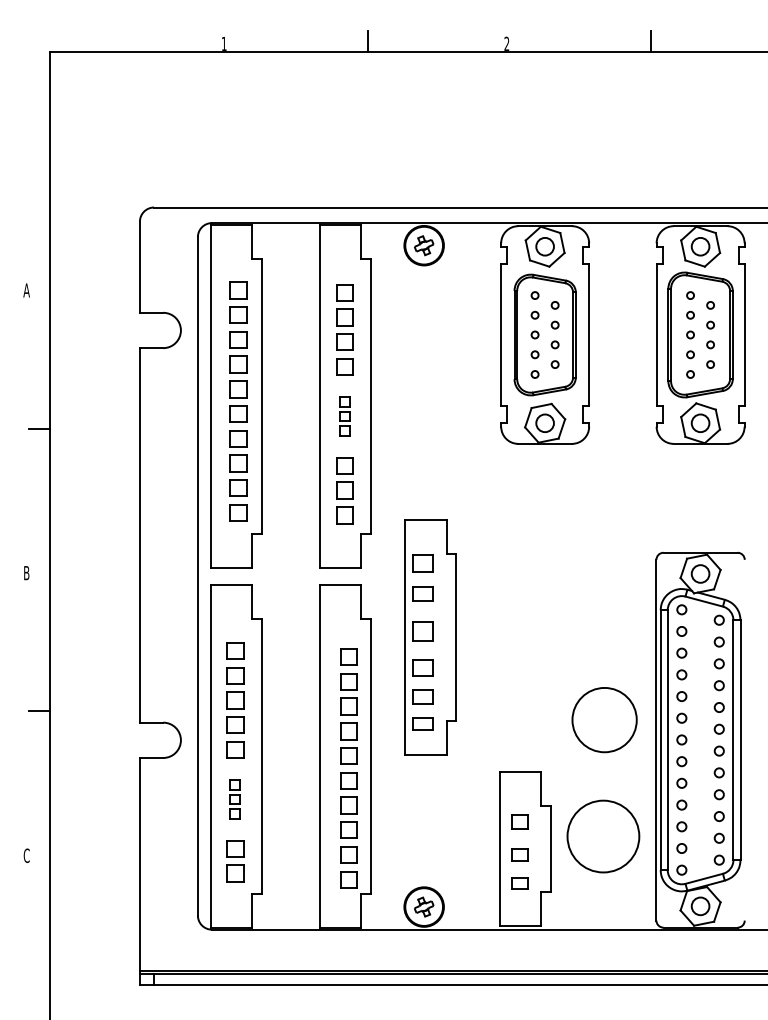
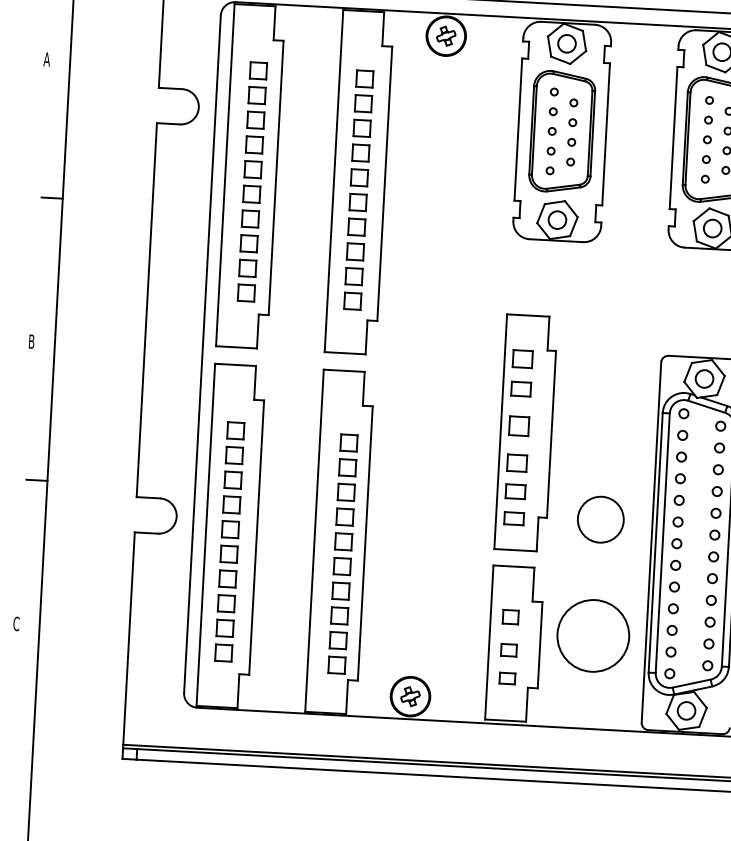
part: (344, 416) -> (357, 202), size x1.67
part: (430, 637) -> (526, 432), moved
circle: (604, 720) -> (600, 520), size x0.71
part: (235, 799) -> (227, 579), size x1.67

